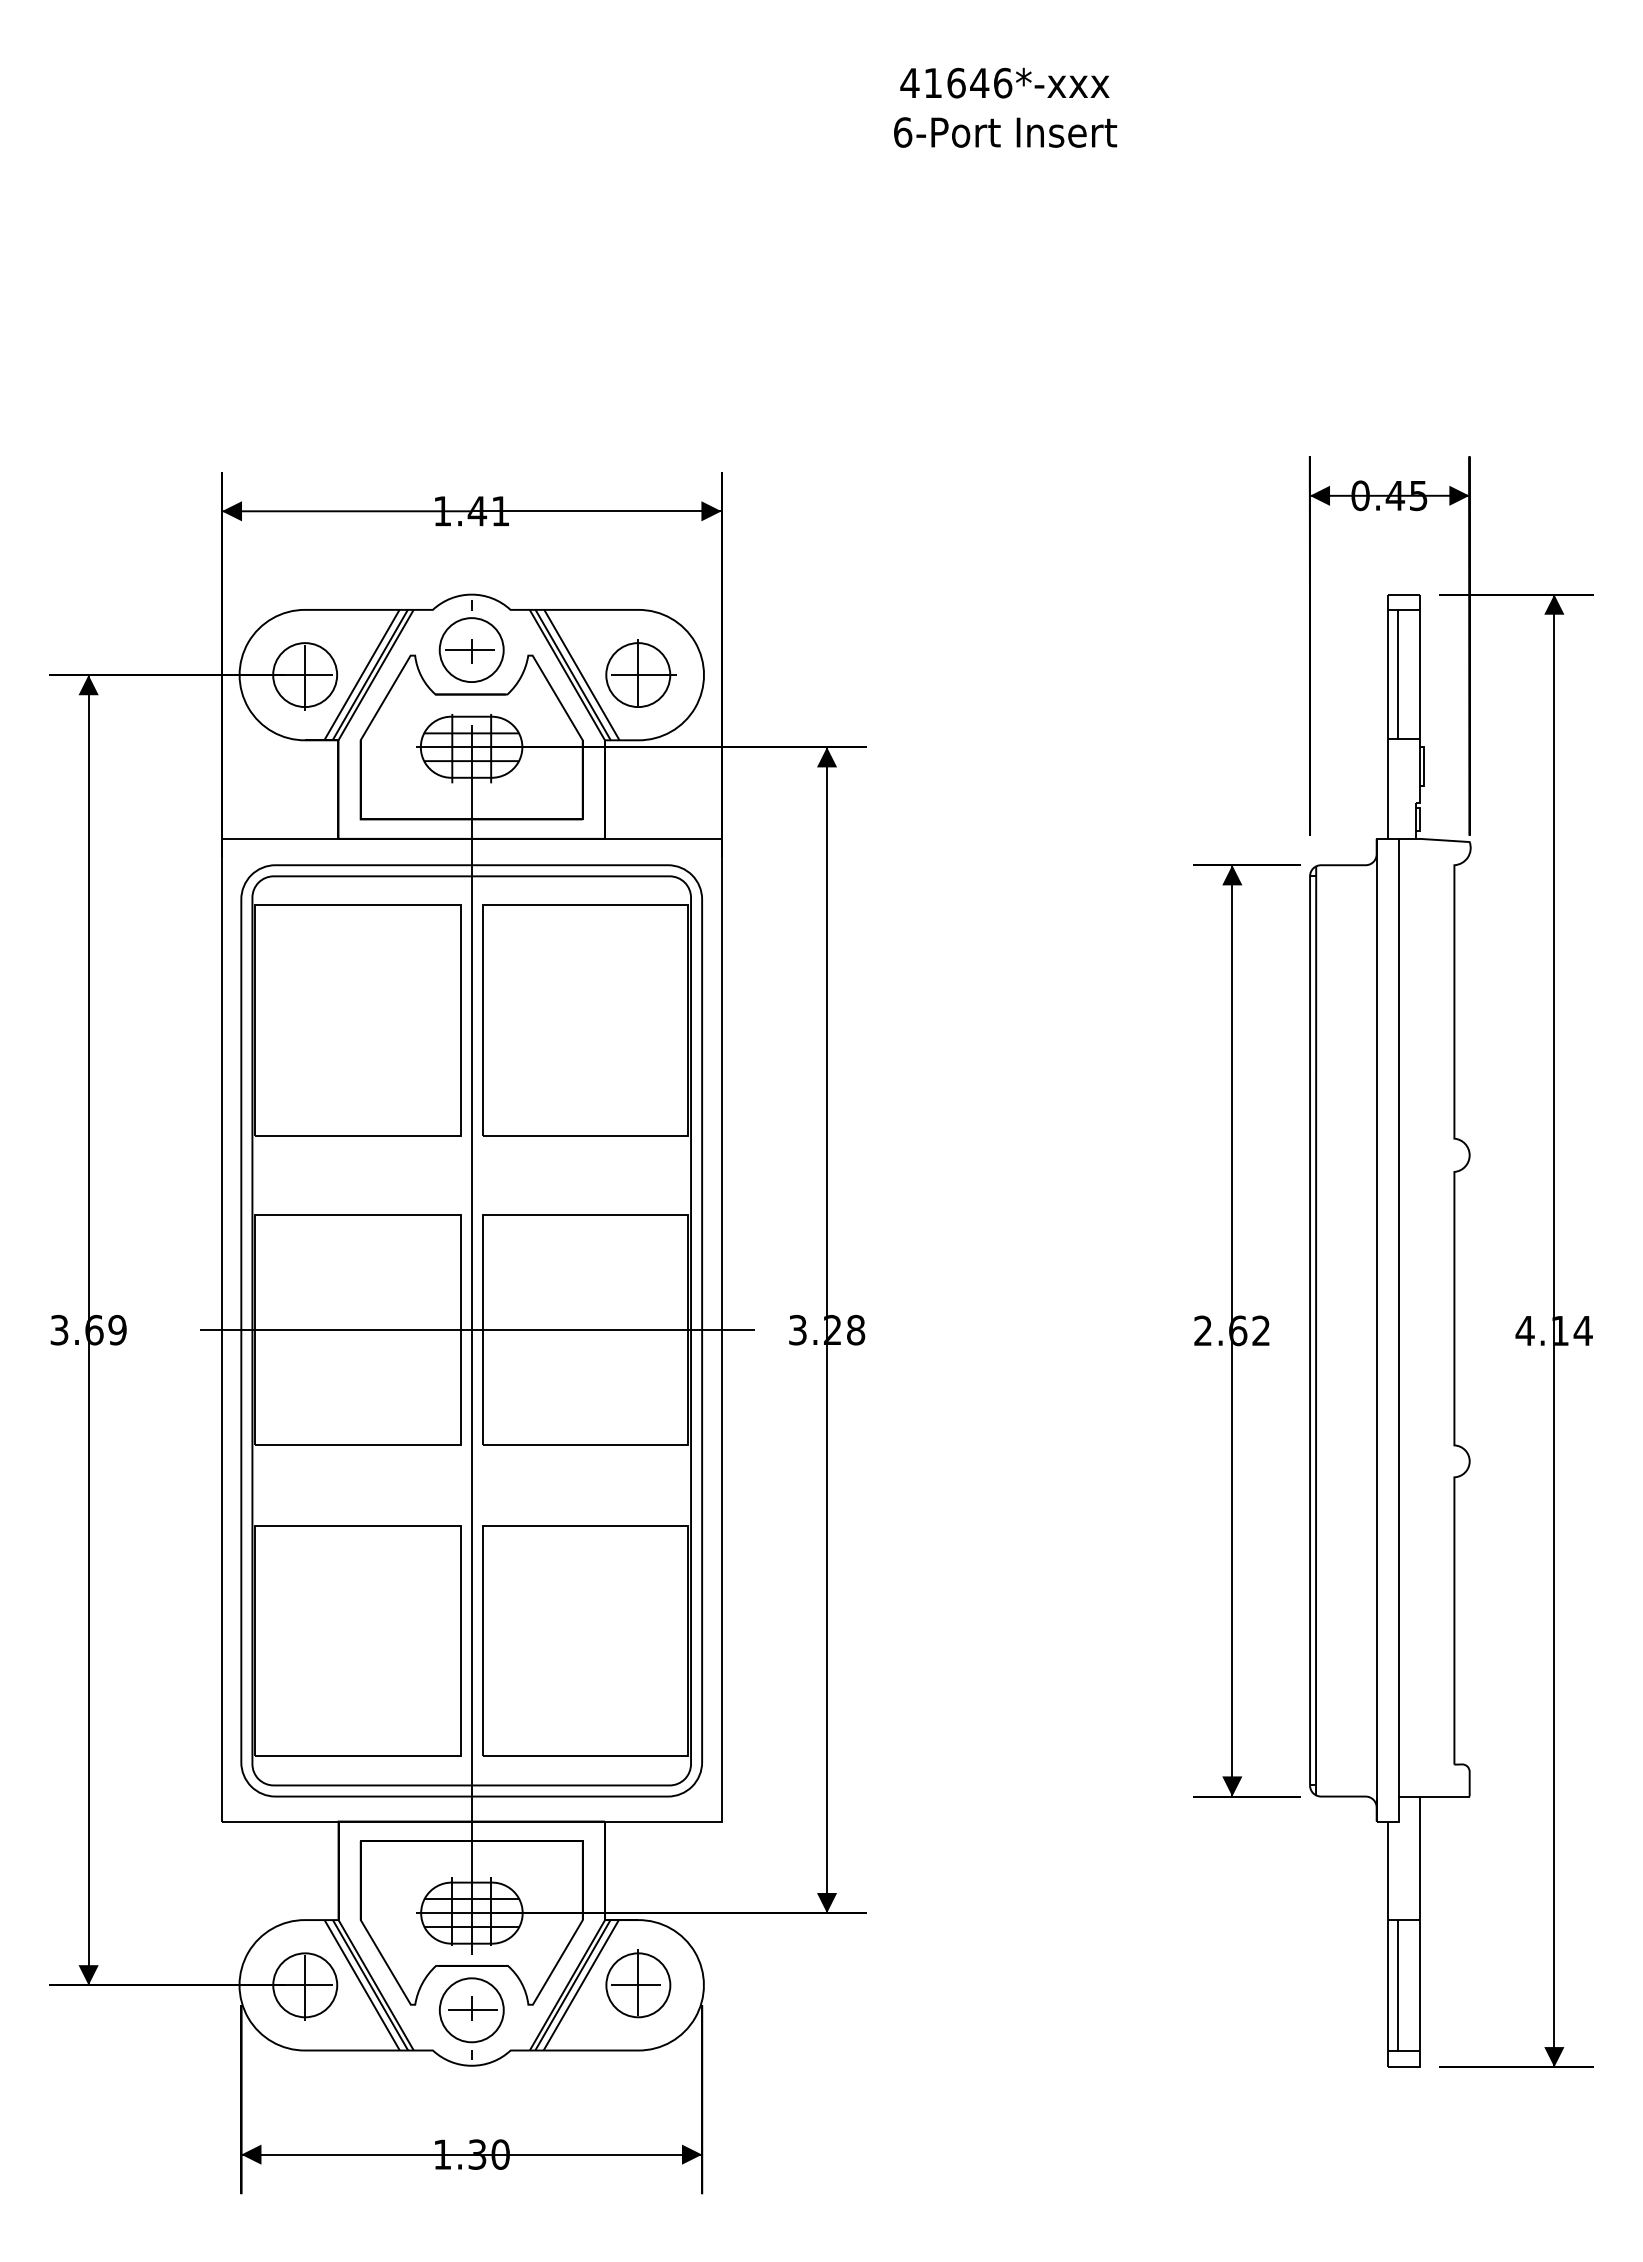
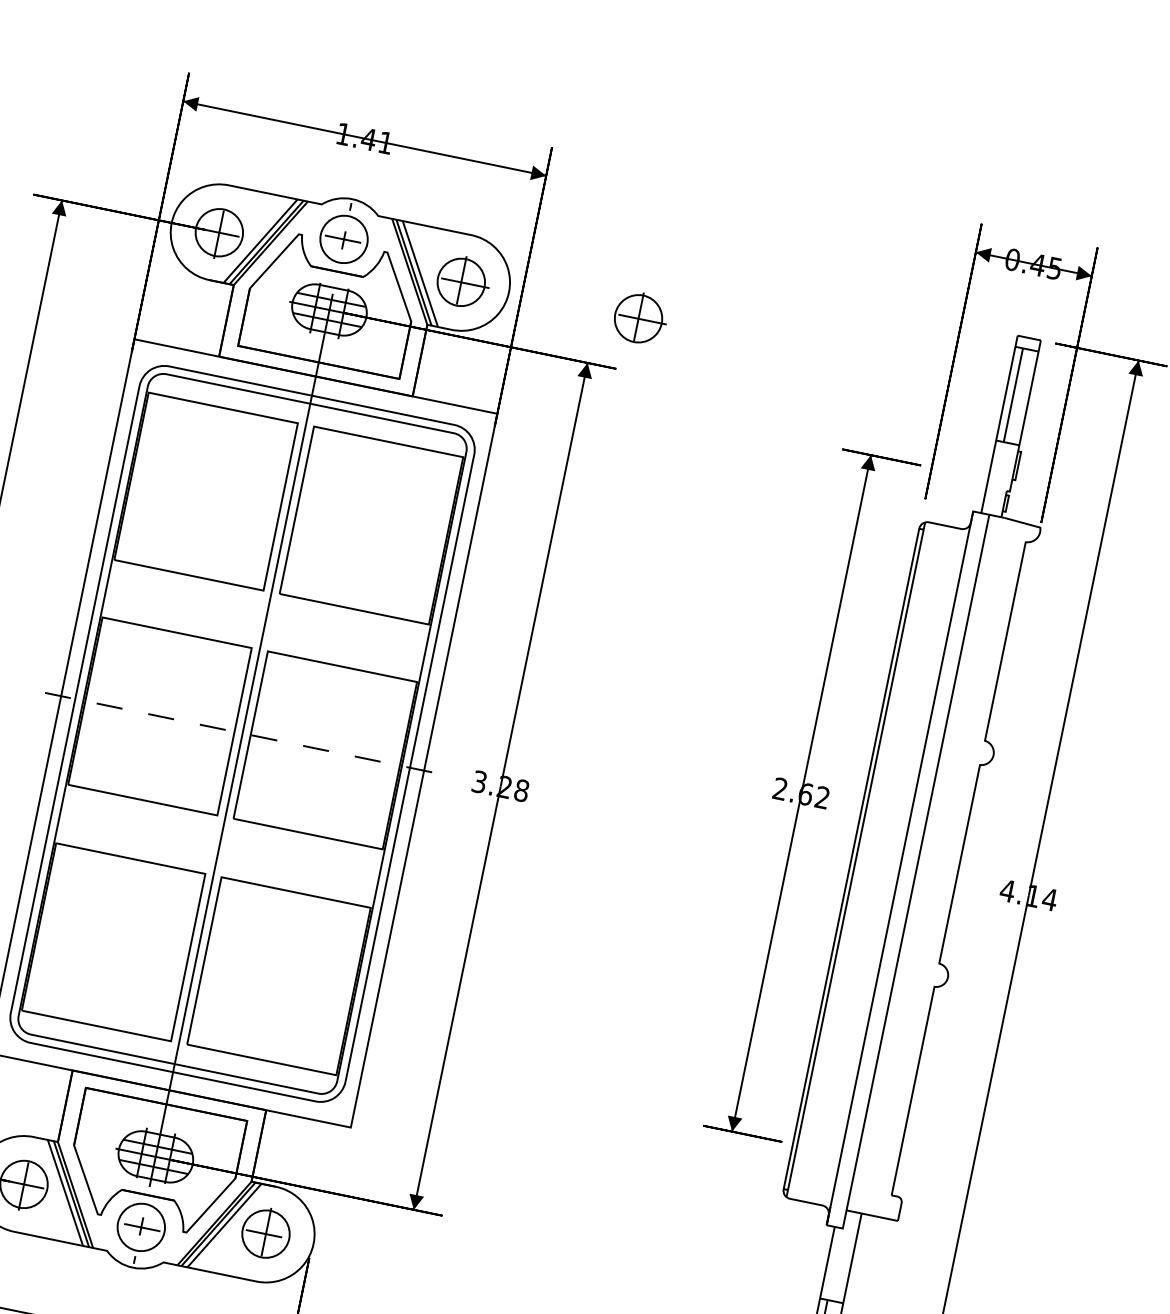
part: (884, 673) -> (640, 317), added
line: (477, 1330) -> (246, 734), solid -> dashed
part: (1246, 1330) -> (811, 795), moved

